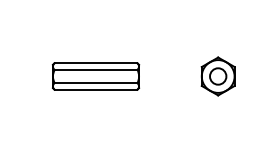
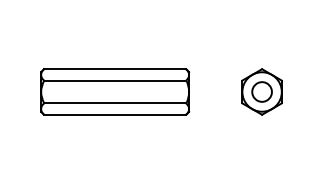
part: (96, 76) -> (115, 91), size x1.43

